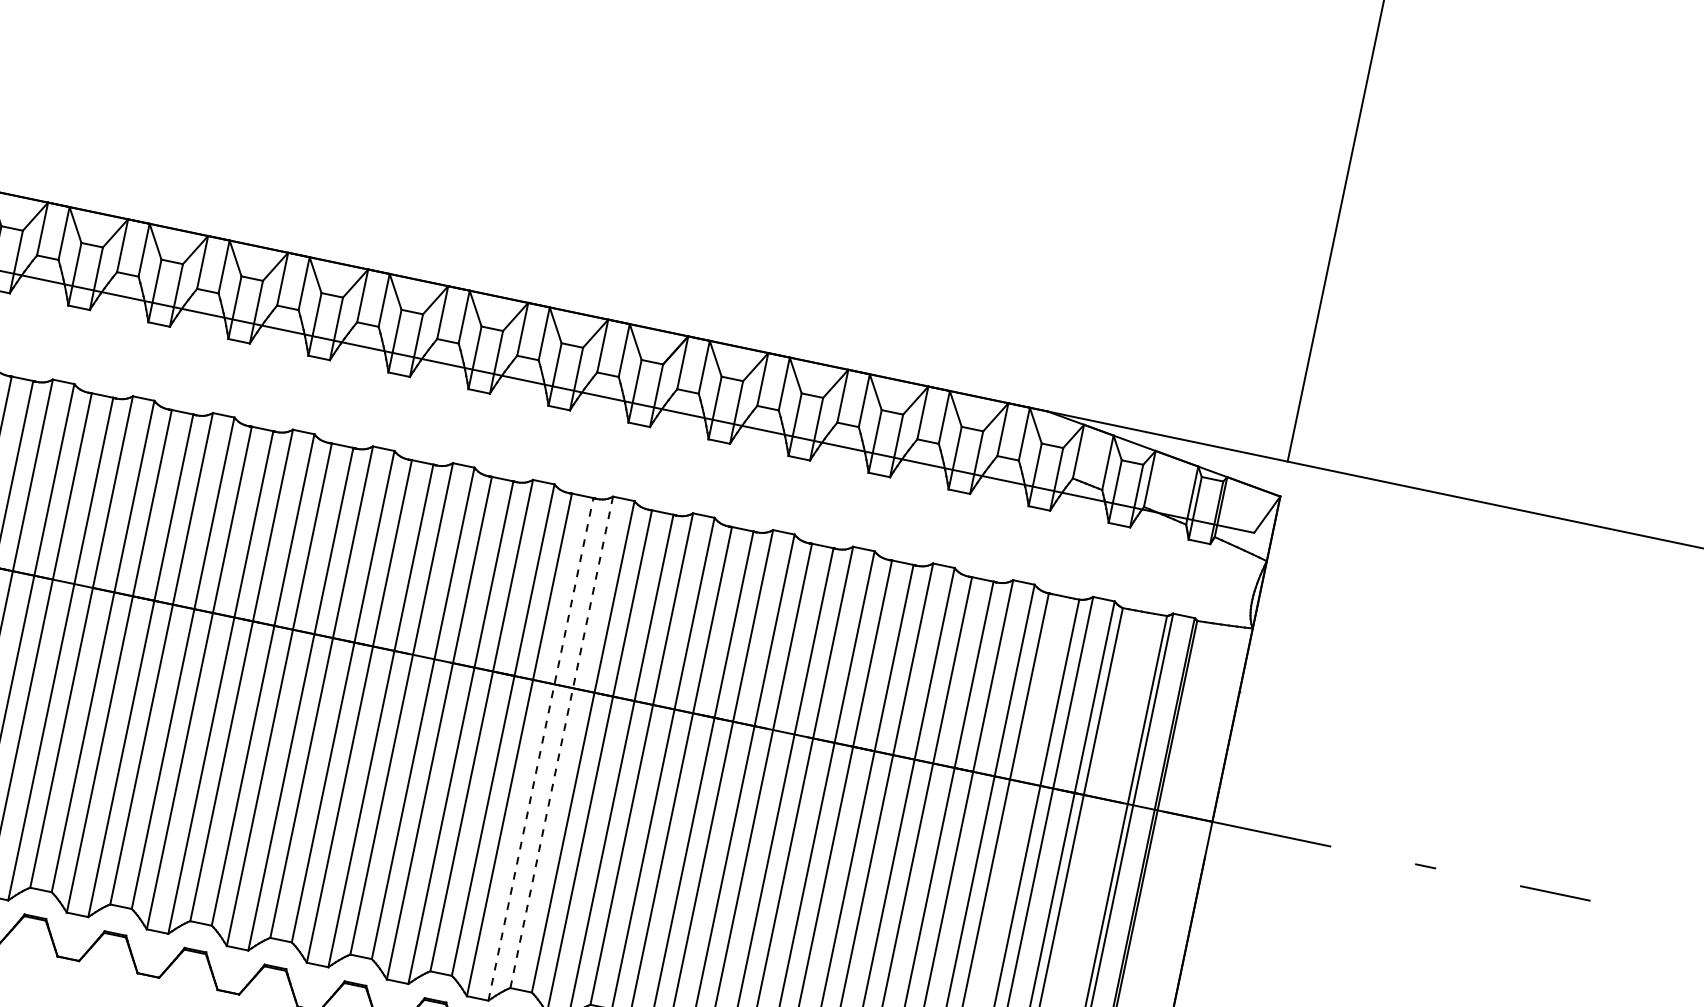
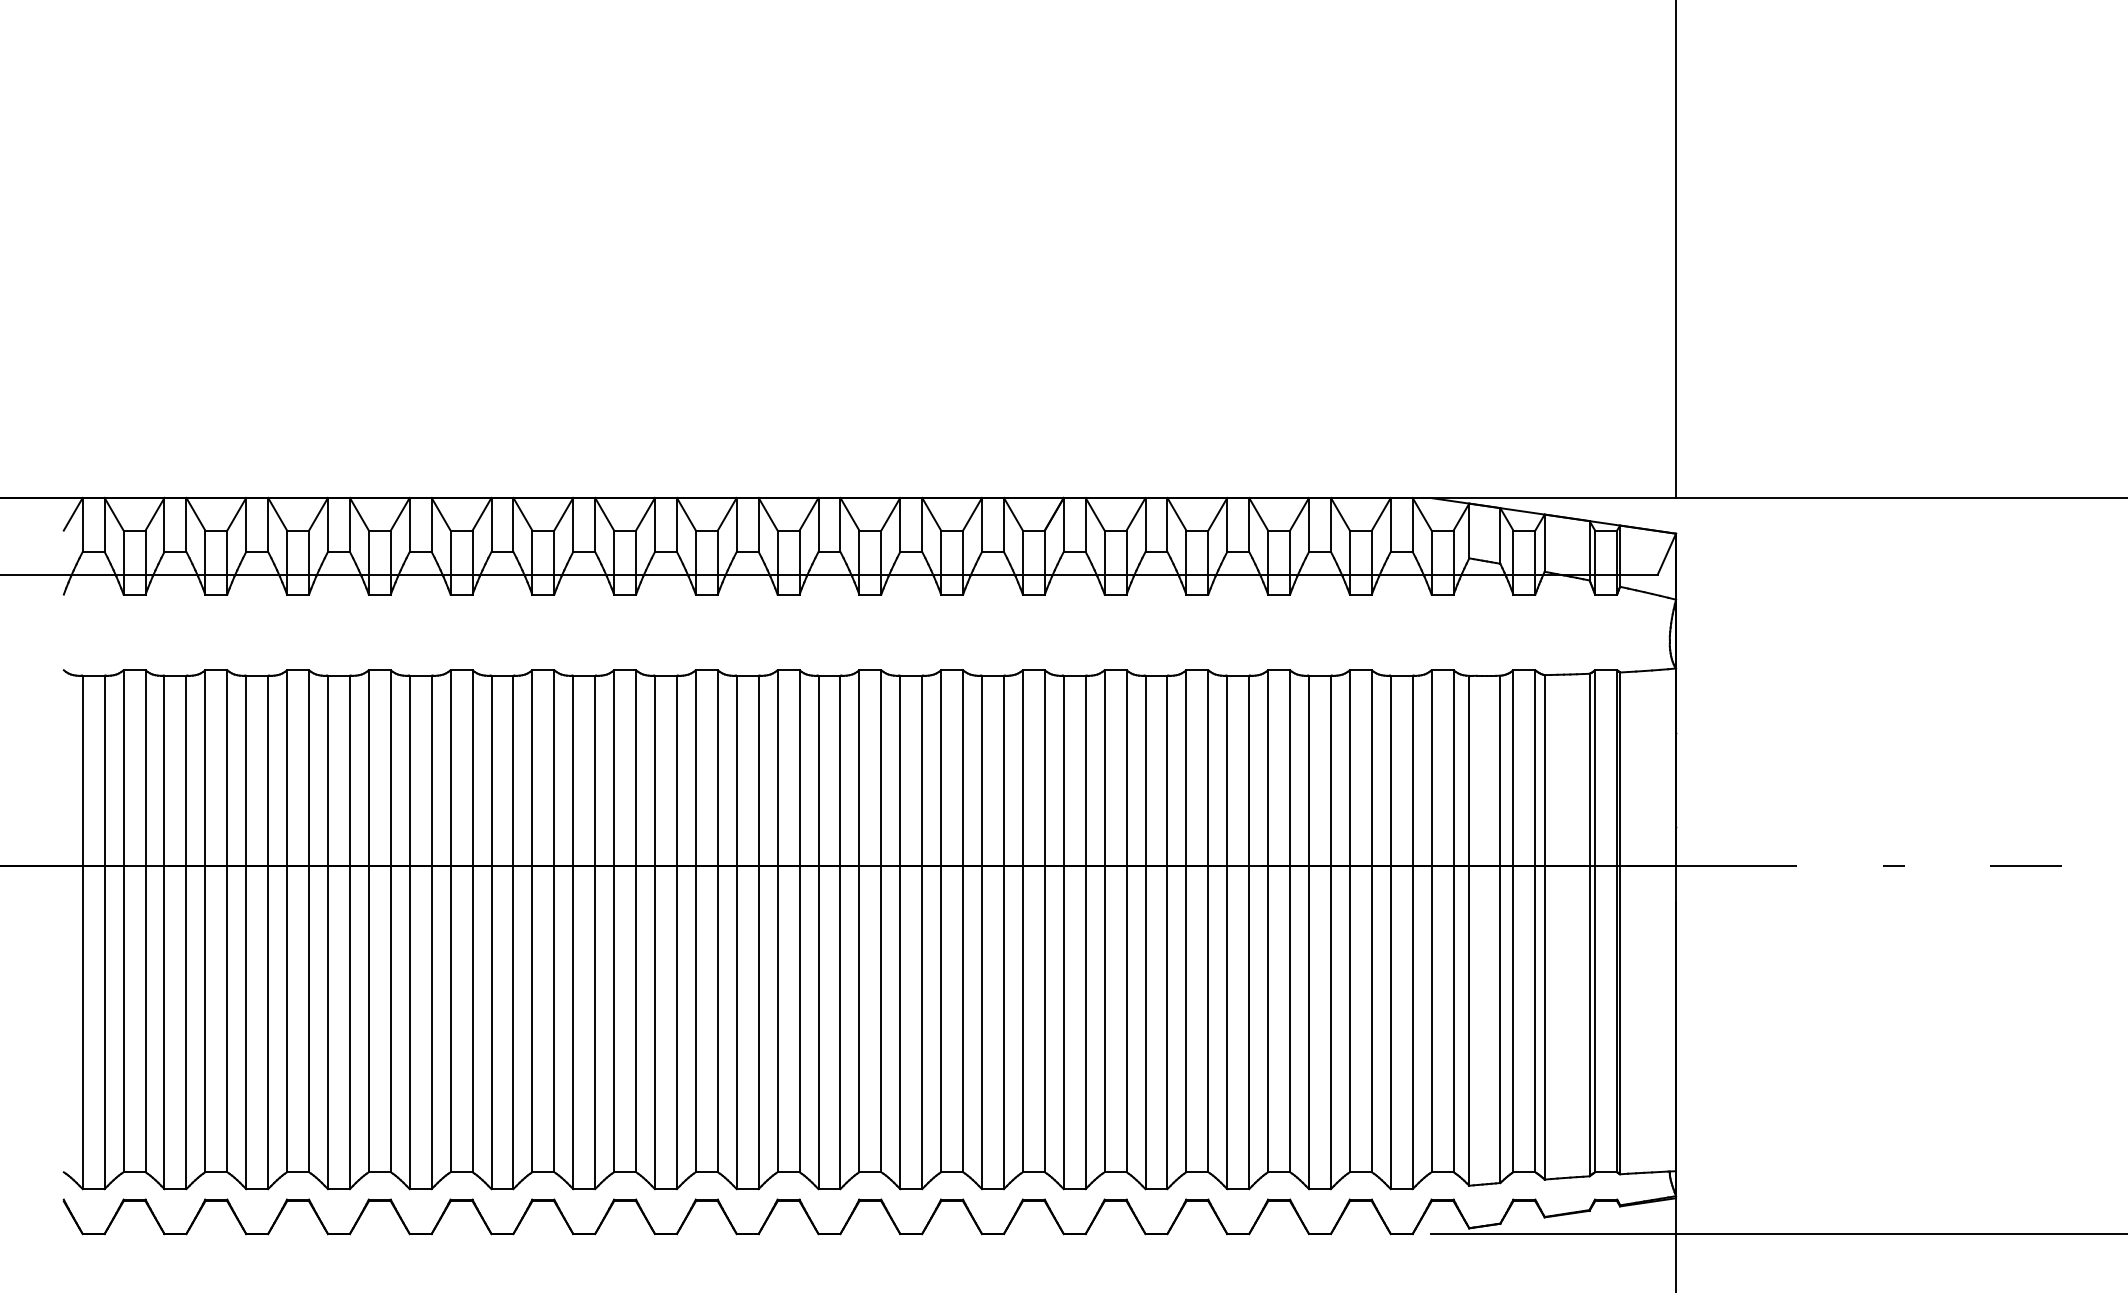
line: (561, 741) -> (1022, 920), dashed -> solid
line: (540, 749) -> (1003, 932), dashed -> solid

